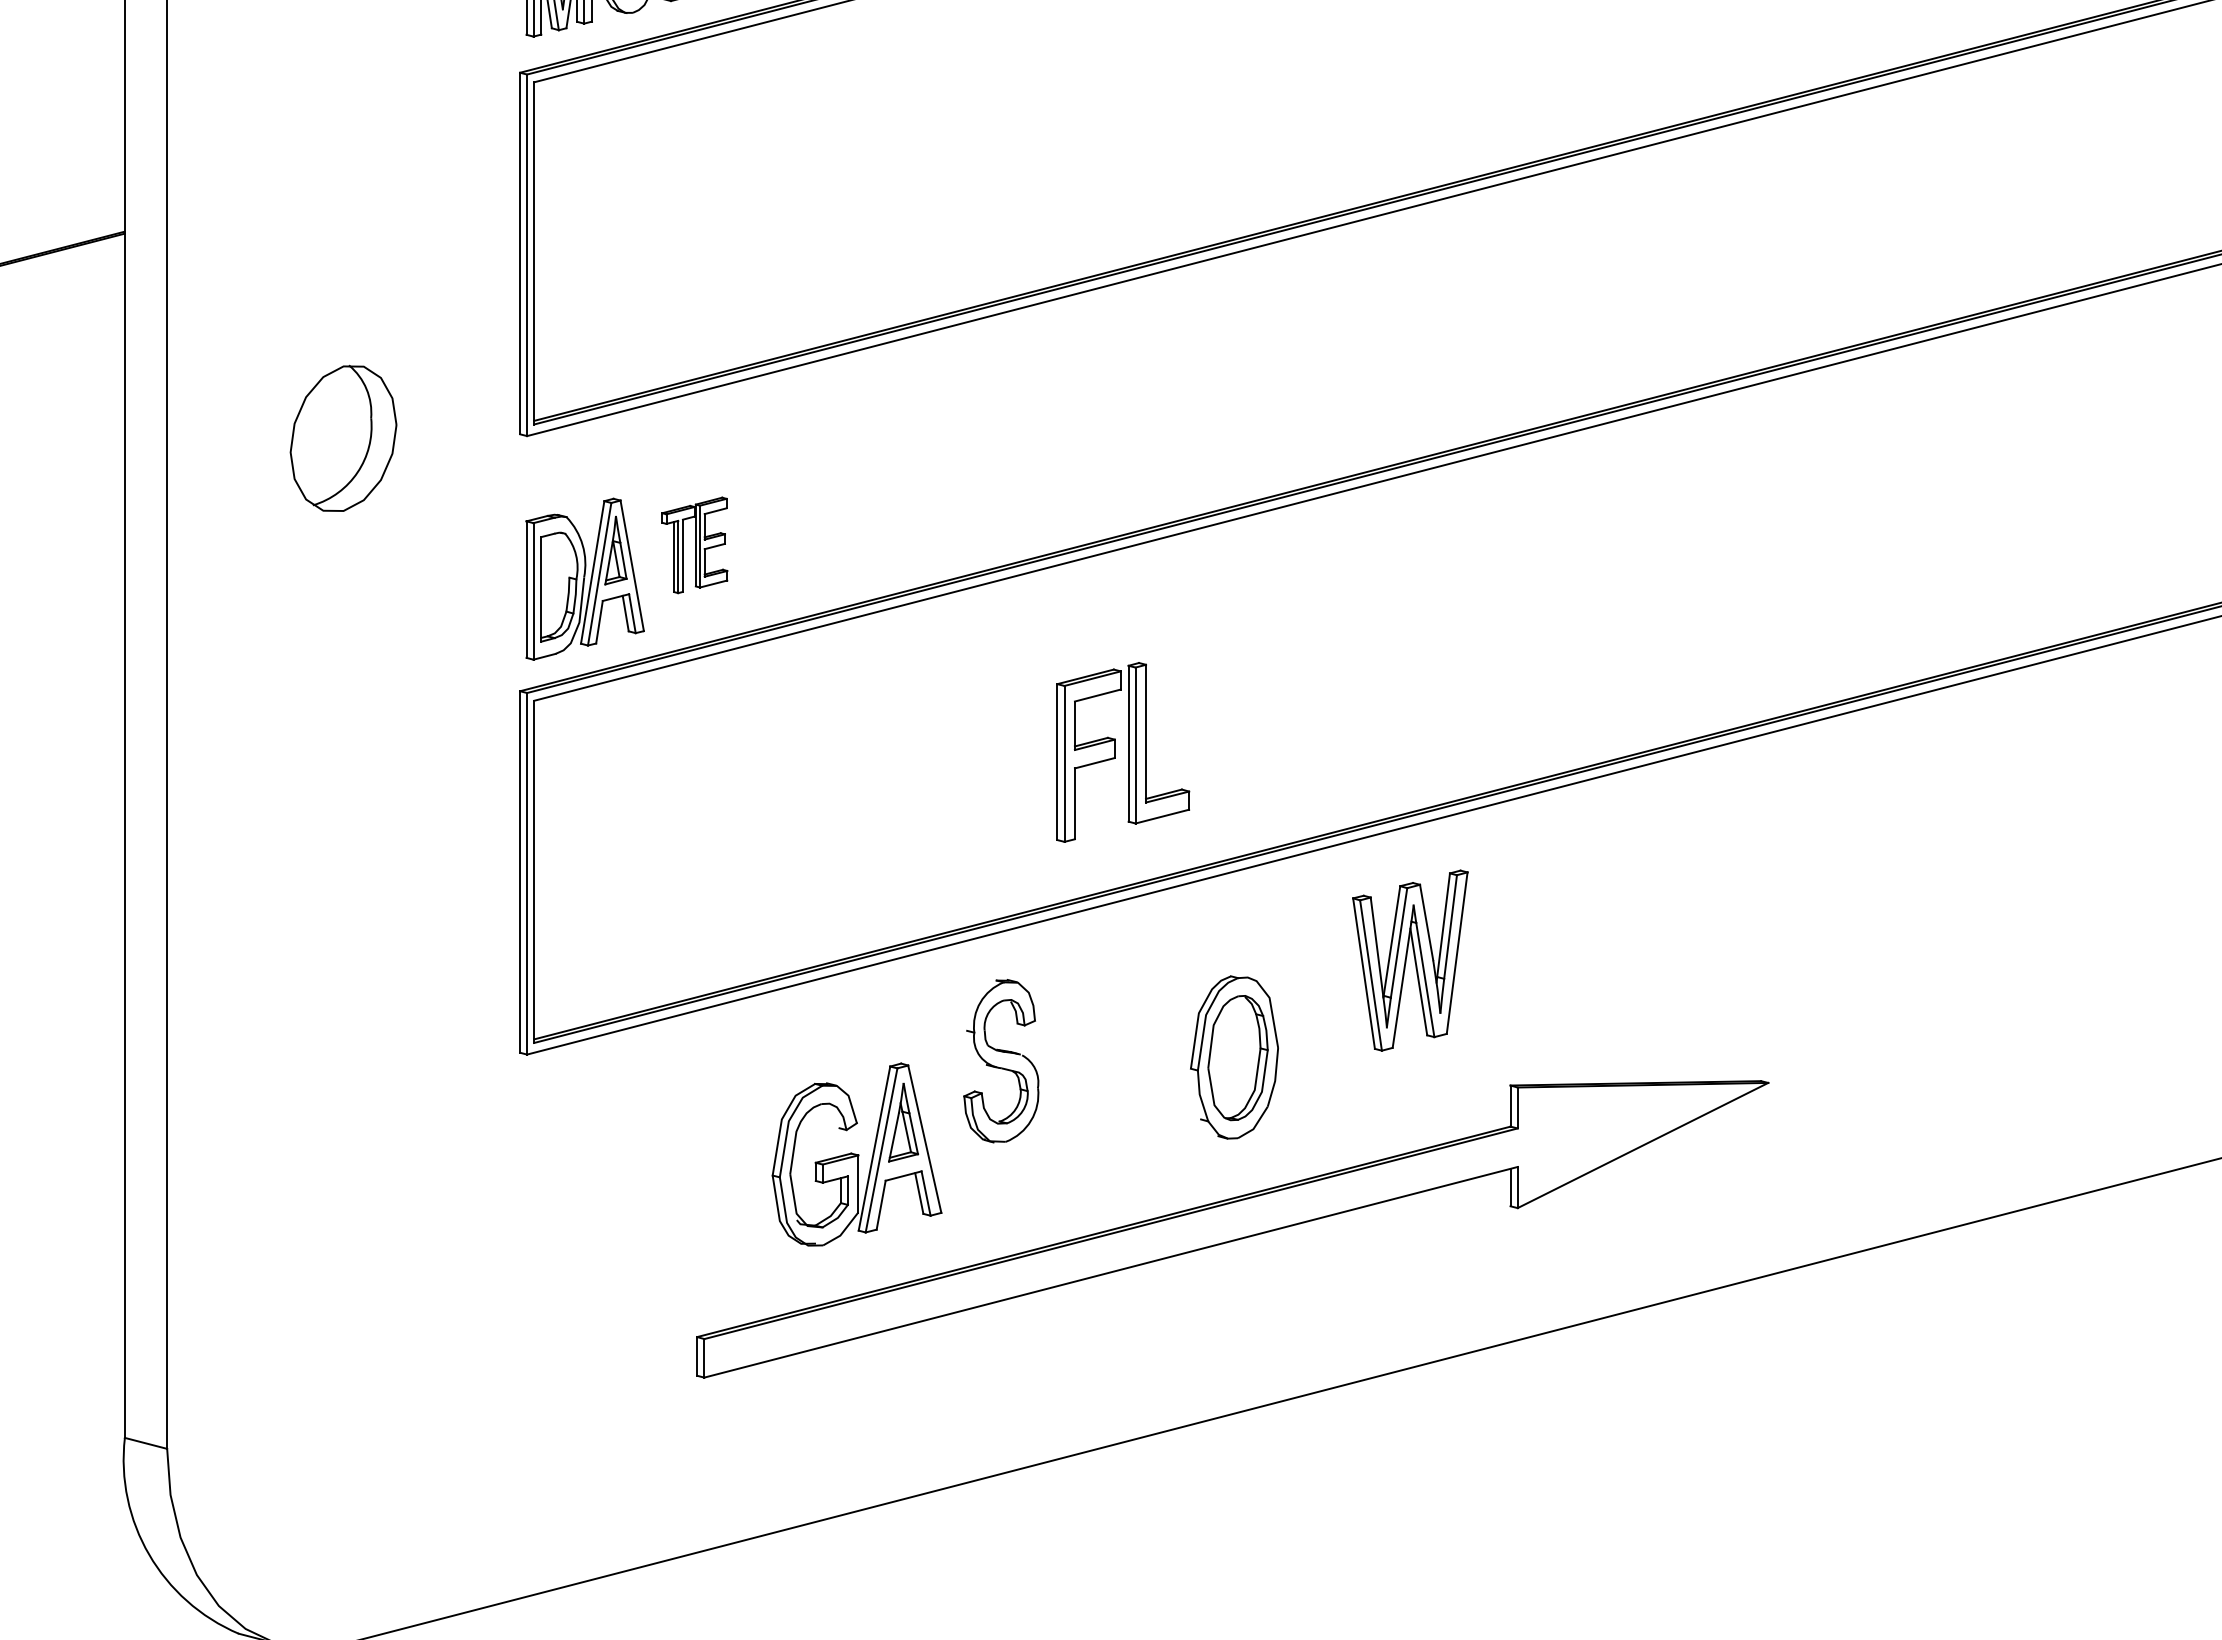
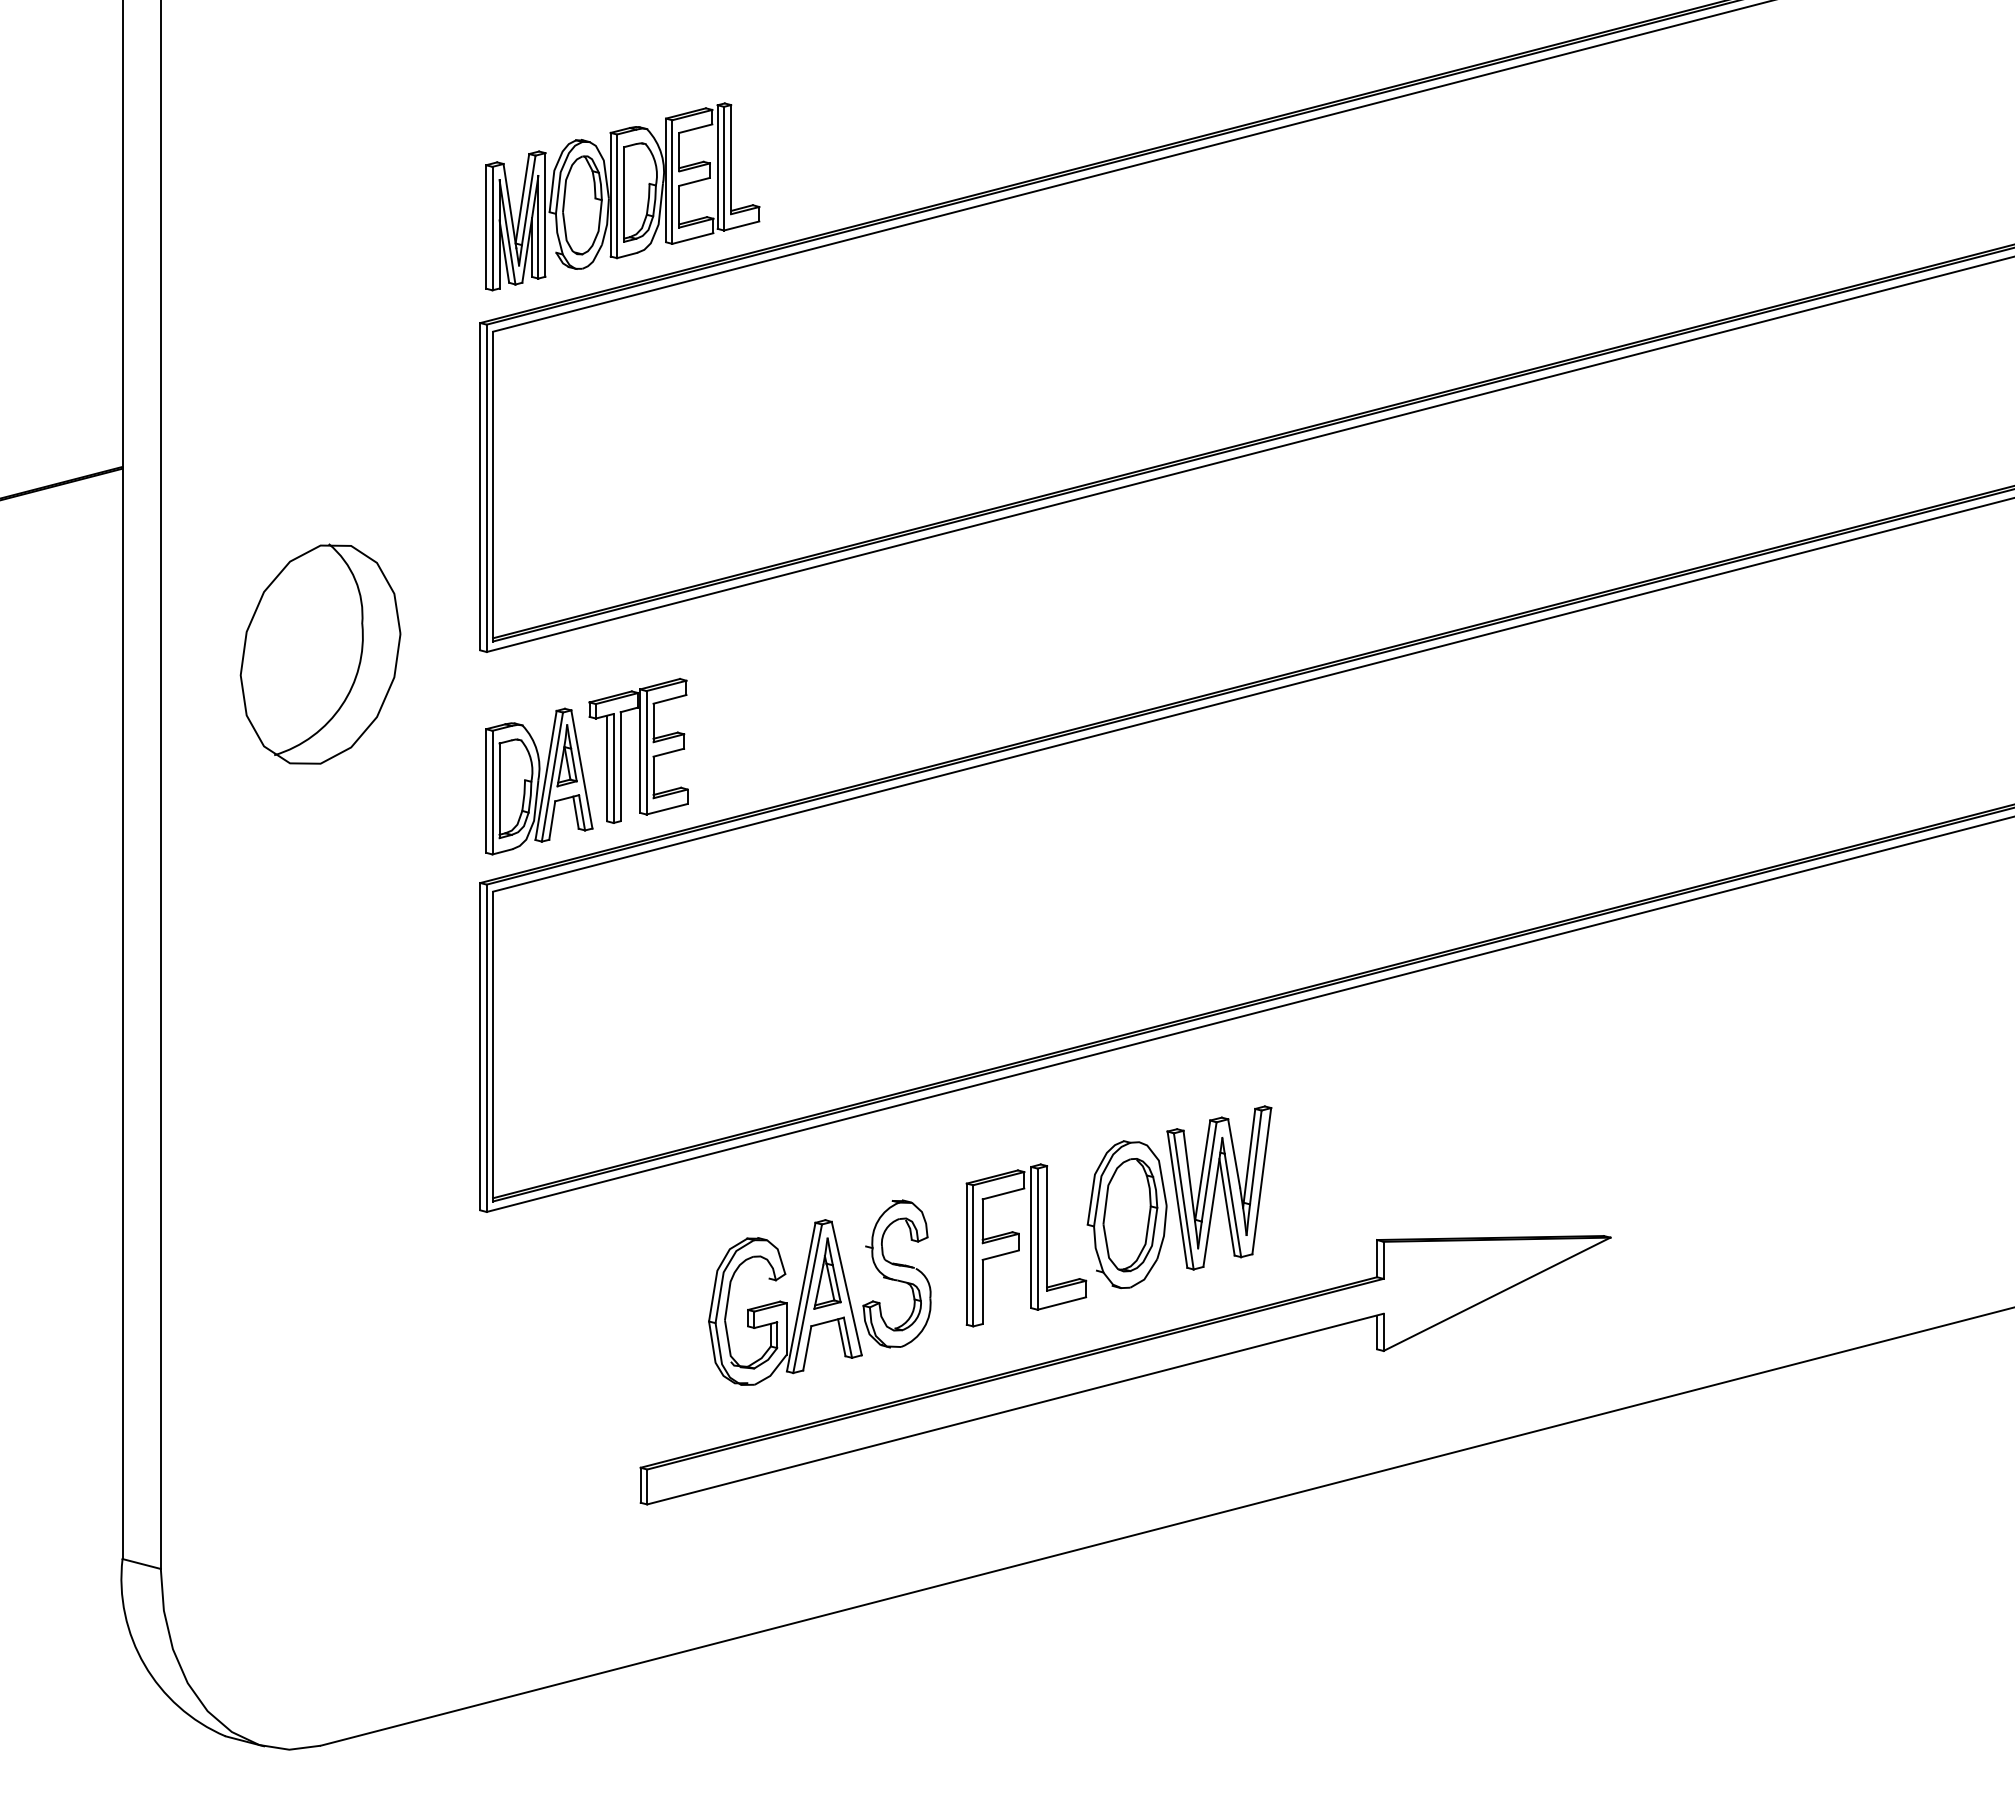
part: (343, 437) -> (320, 653), size x1.67
part: (694, 544) -> (638, 750), size x1.67
part: (1123, 752) -> (1026, 1245), moved
part: (1410, 960) -> (1219, 1187), moved
part: (1000, 1060) -> (896, 1273), moved

